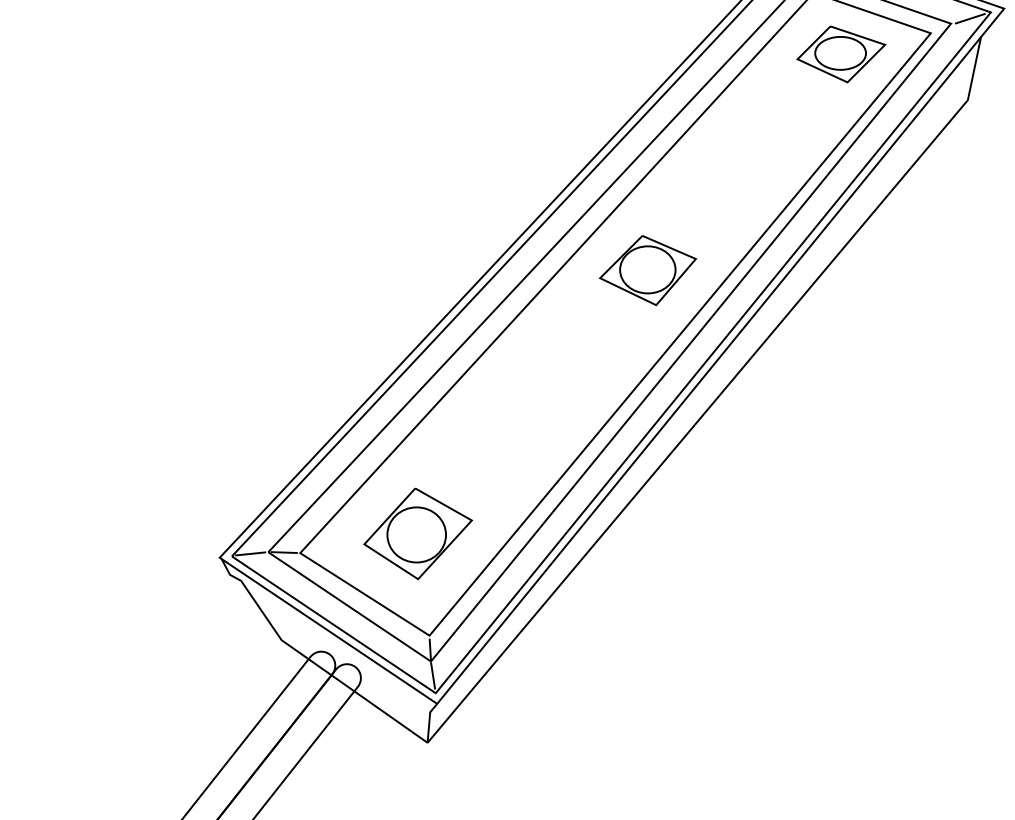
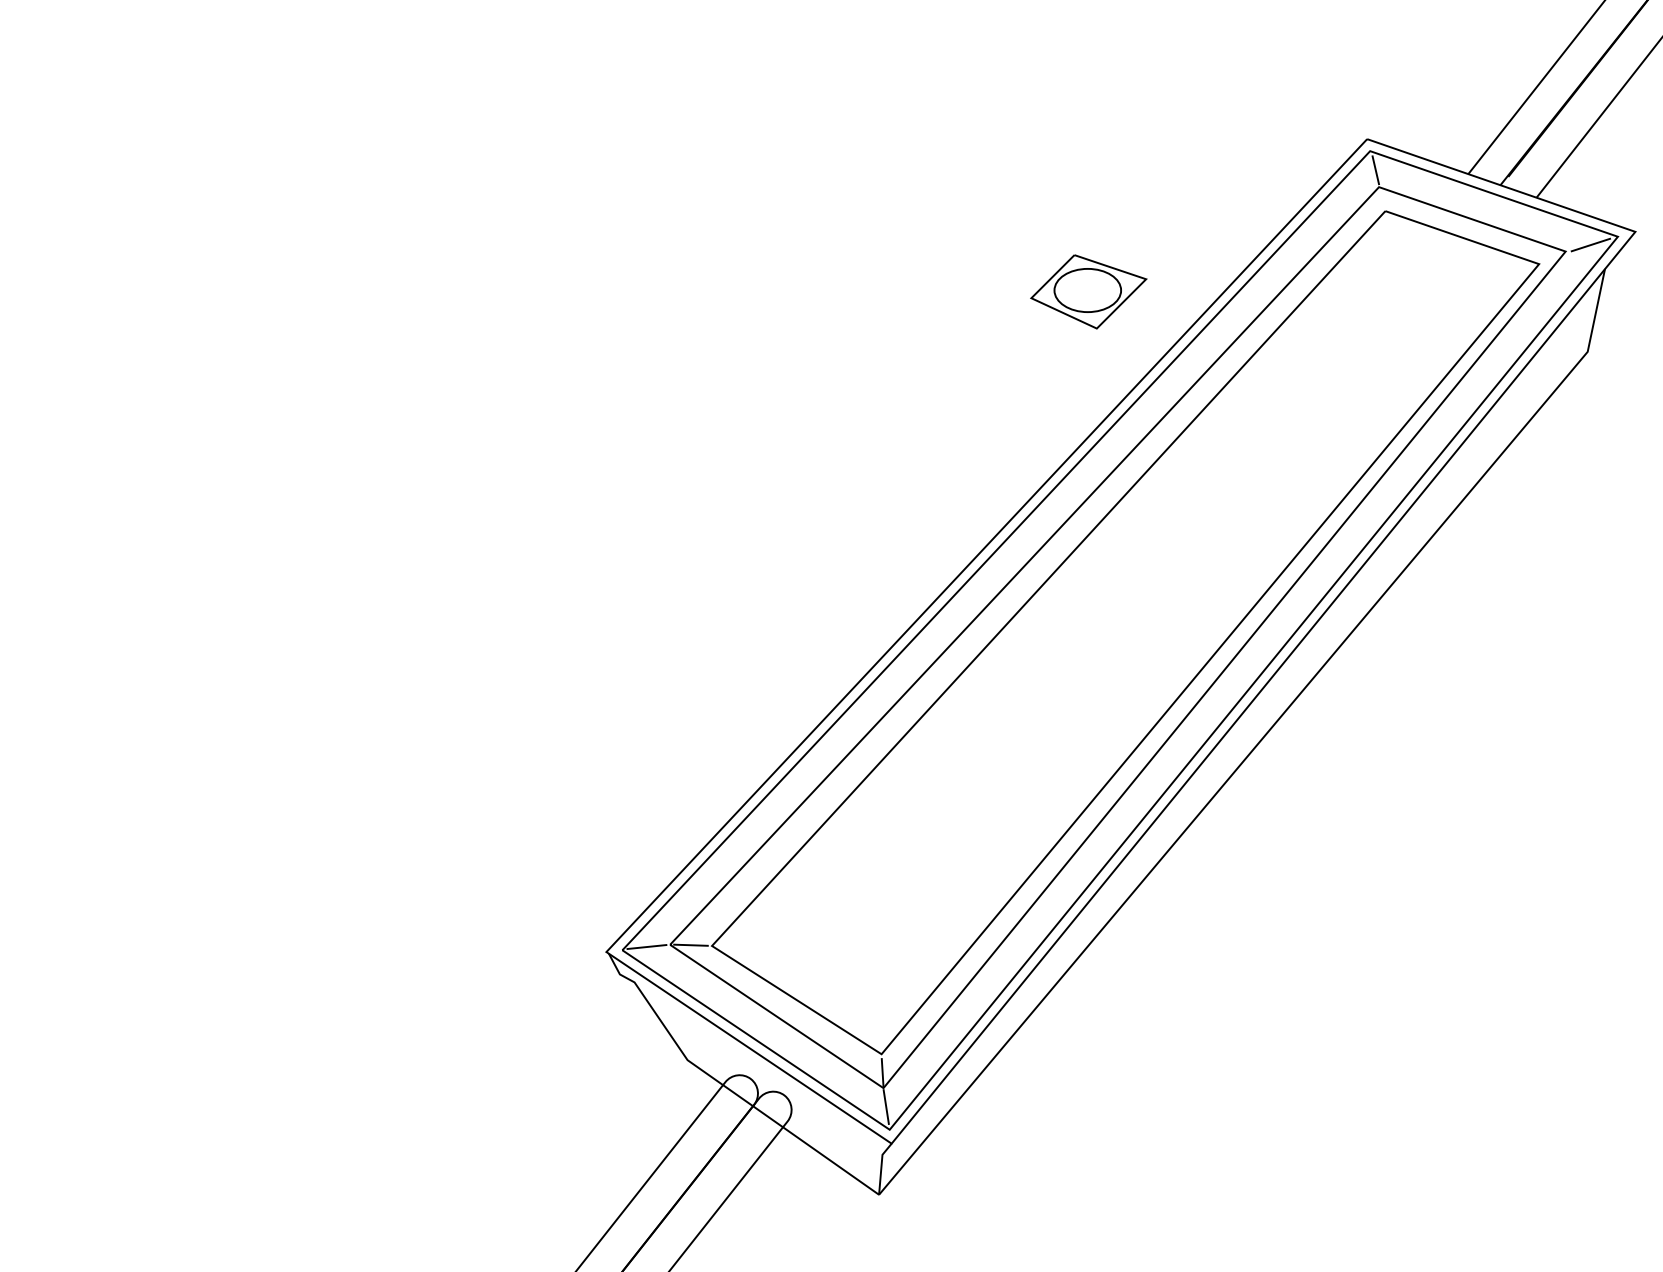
part: (841, 54) -> (1088, 291), moved
part: (648, 270) -> (1168, 575), removed
part: (418, 533) -> (866, 920), removed

